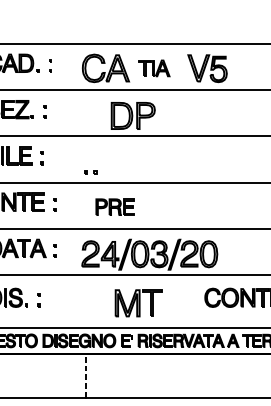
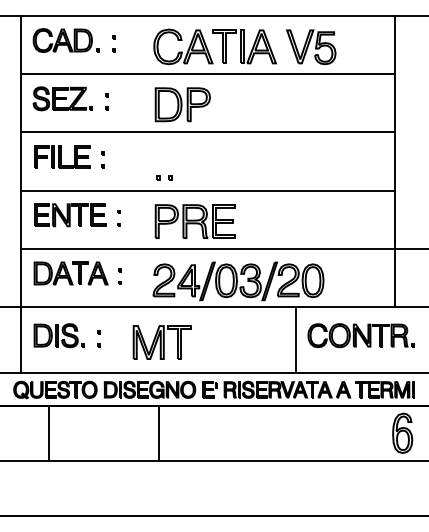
part: (154, 68) -> (244, 46), size x1.67
part: (133, 115) -> (182, 104), moved
part: (114, 207) -> (194, 221), size x1.67
line: (194, 301) -> (295, 340), added
part: (137, 303) -> (161, 342), moved
line: (86, 375) -> (158, 433), dashed -> solid

